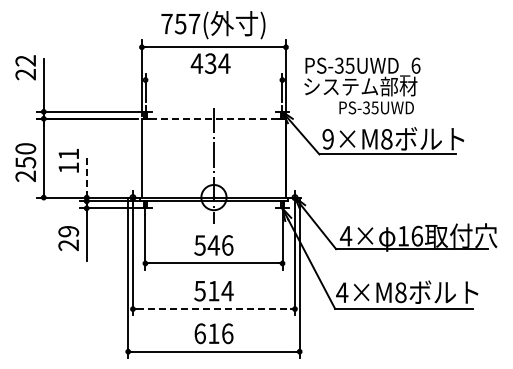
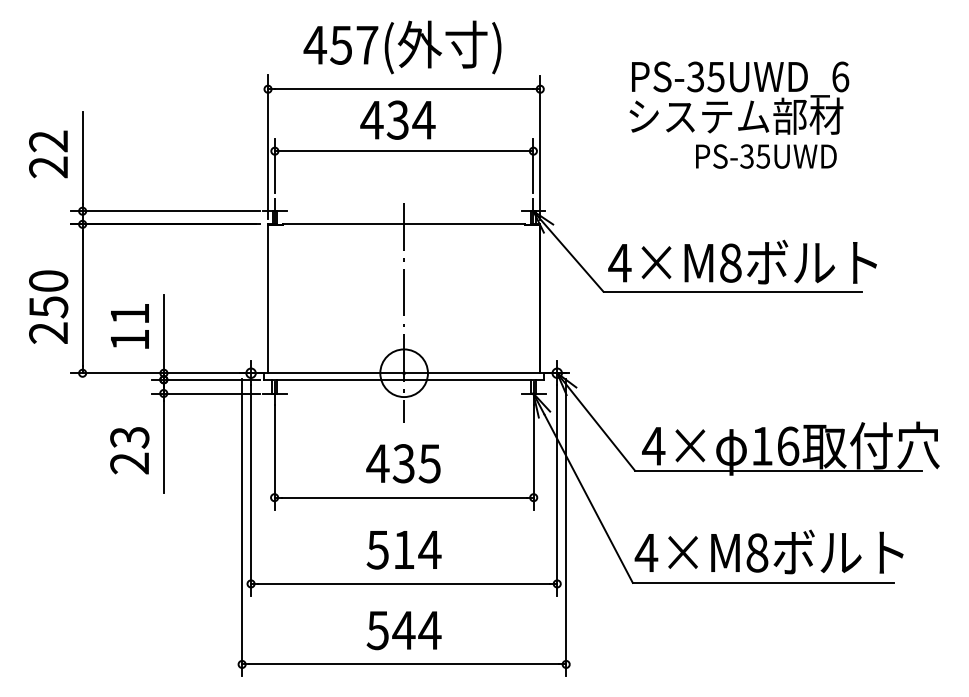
text: (166, 24) -> (314, 46), 757( -> 457(
text: (25, 67) -> (48, 153), moved
line: (213, 80) -> (403, 152), added
text: (362, 85) -> (739, 114), moved
line: (213, 118) -> (403, 223), dashed -> solid
text: (328, 139) -> (620, 263), 9×M8 -> 4×M8
text: (68, 160) -> (129, 325), moved
line: (86, 177) -> (163, 335), dashed -> solid
text: (68, 231) -> (129, 437), 29 -> 23
text: (213, 245) -> (403, 463), 546 -> 435
line: (214, 309) -> (405, 584), dashed -> solid
text: (213, 333) -> (403, 630), 616 -> 544

